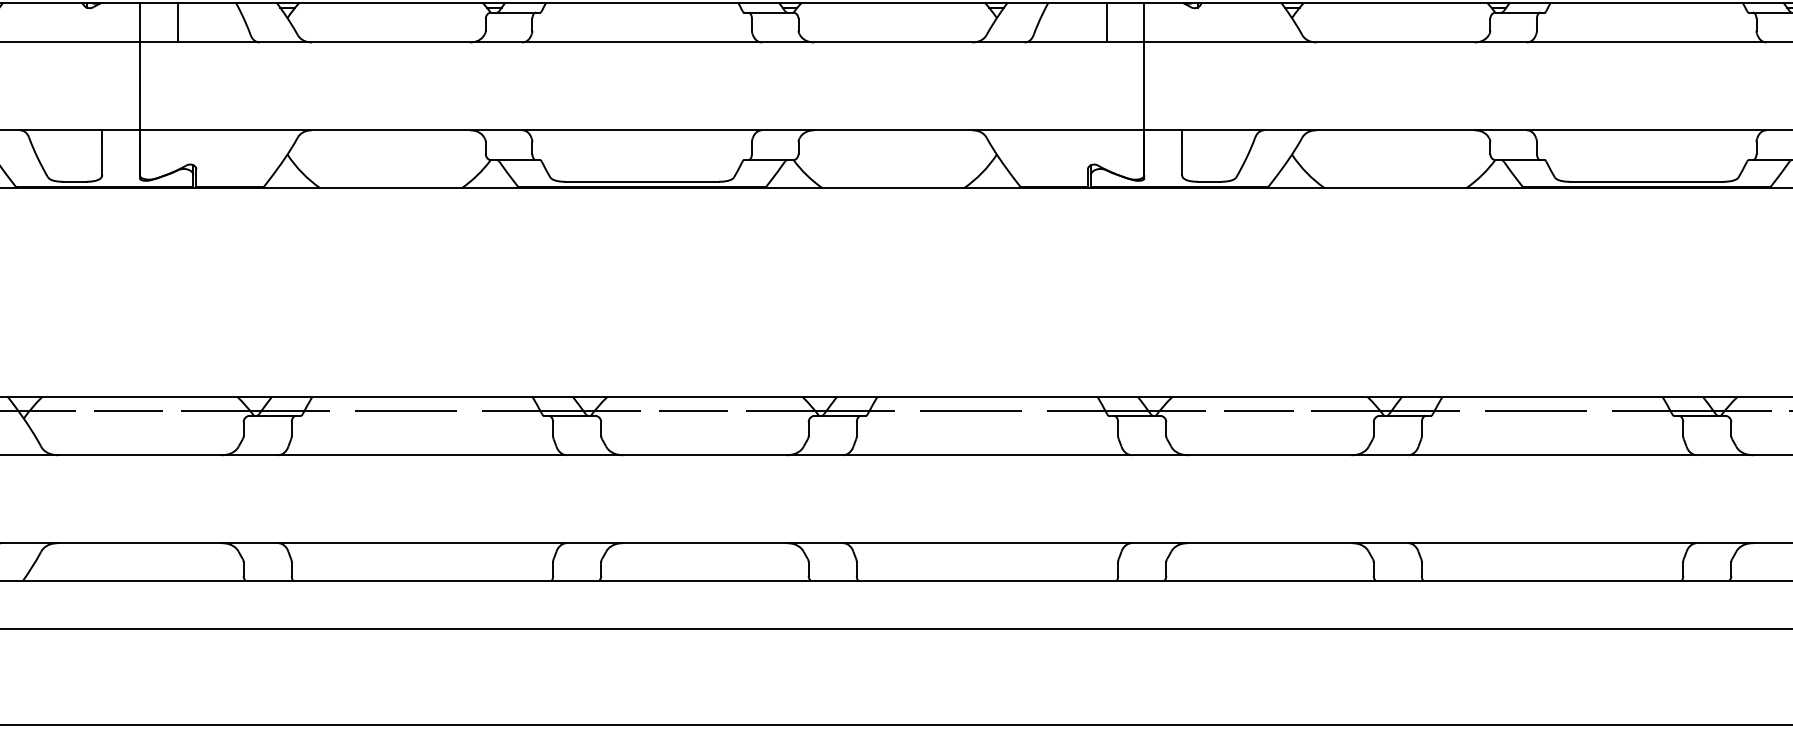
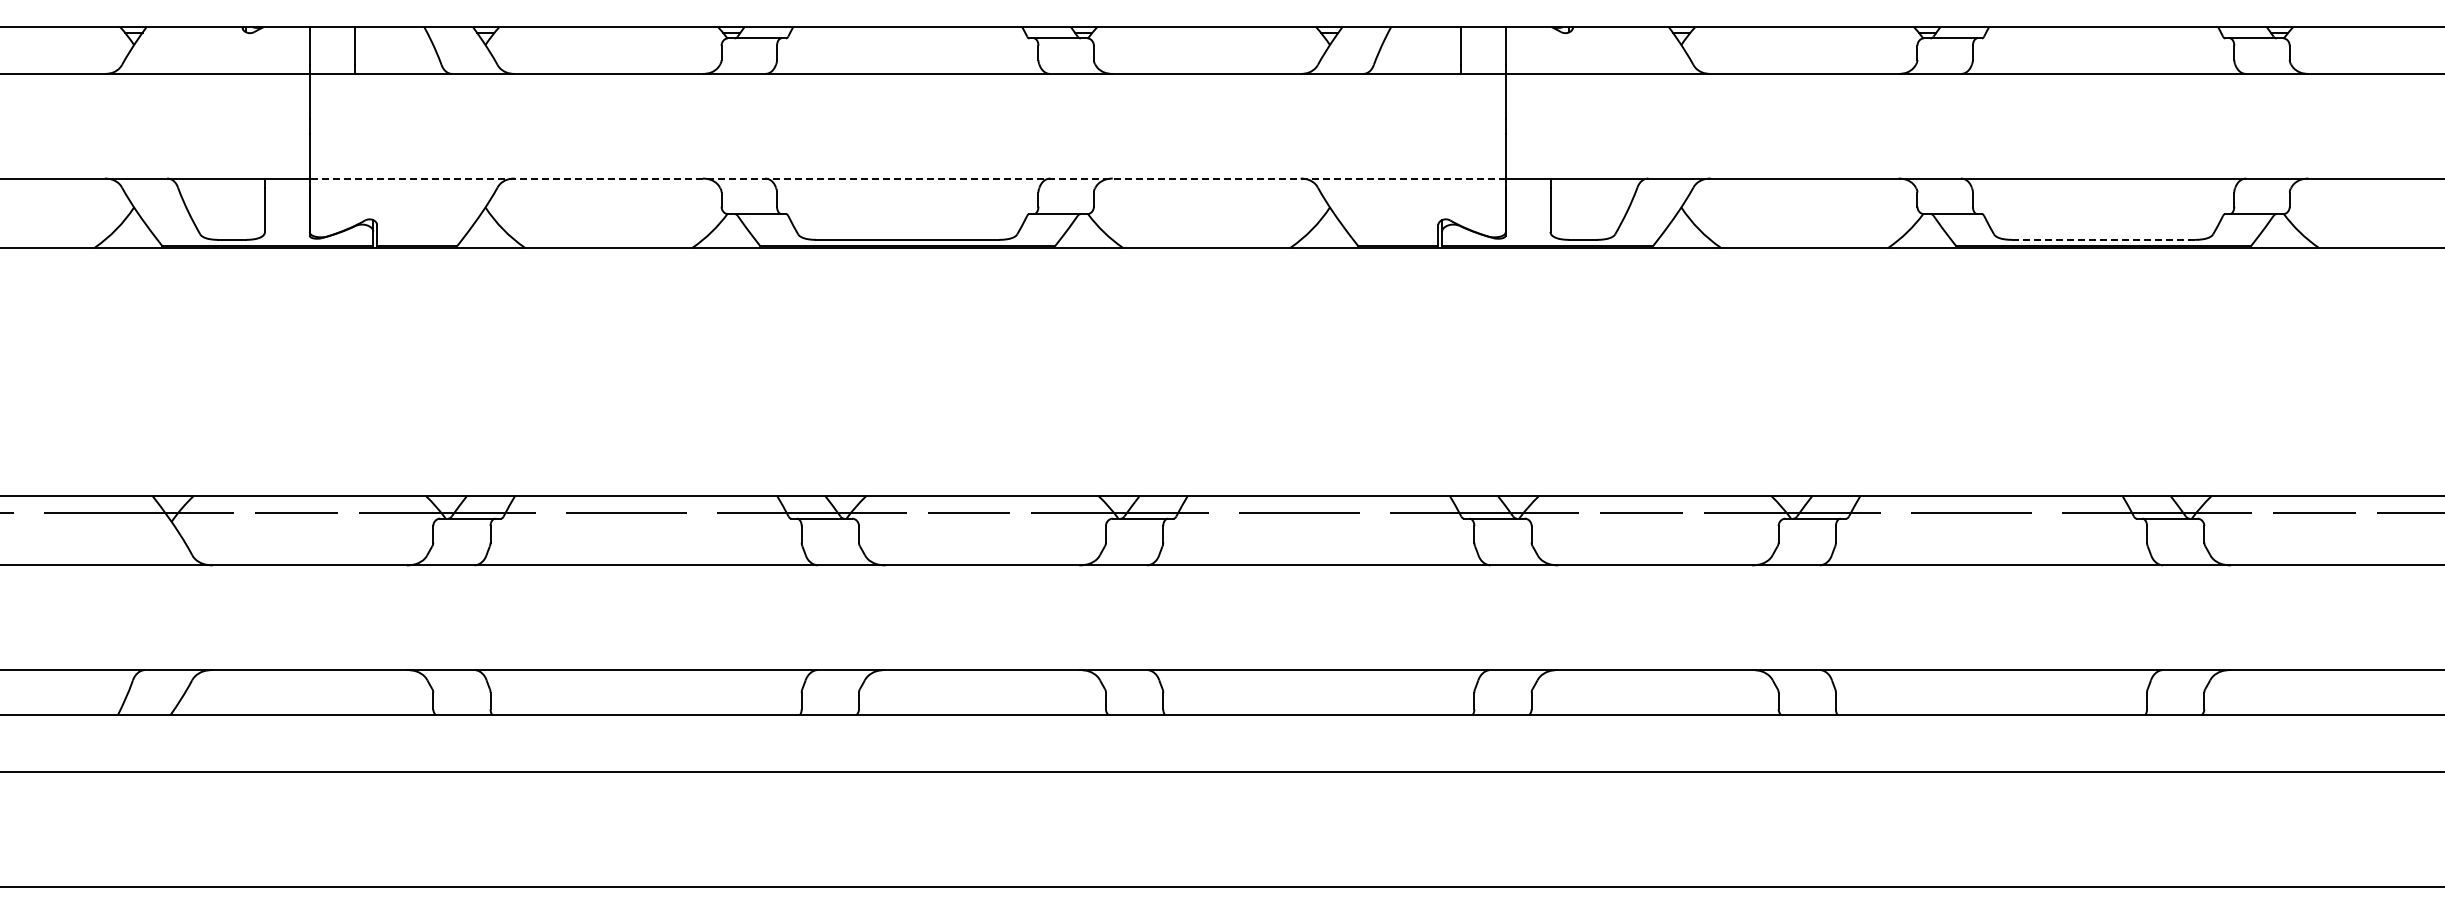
line: (641, 130) -> (907, 178), solid -> dashed
line: (1646, 181) -> (2103, 239), solid -> dashed

